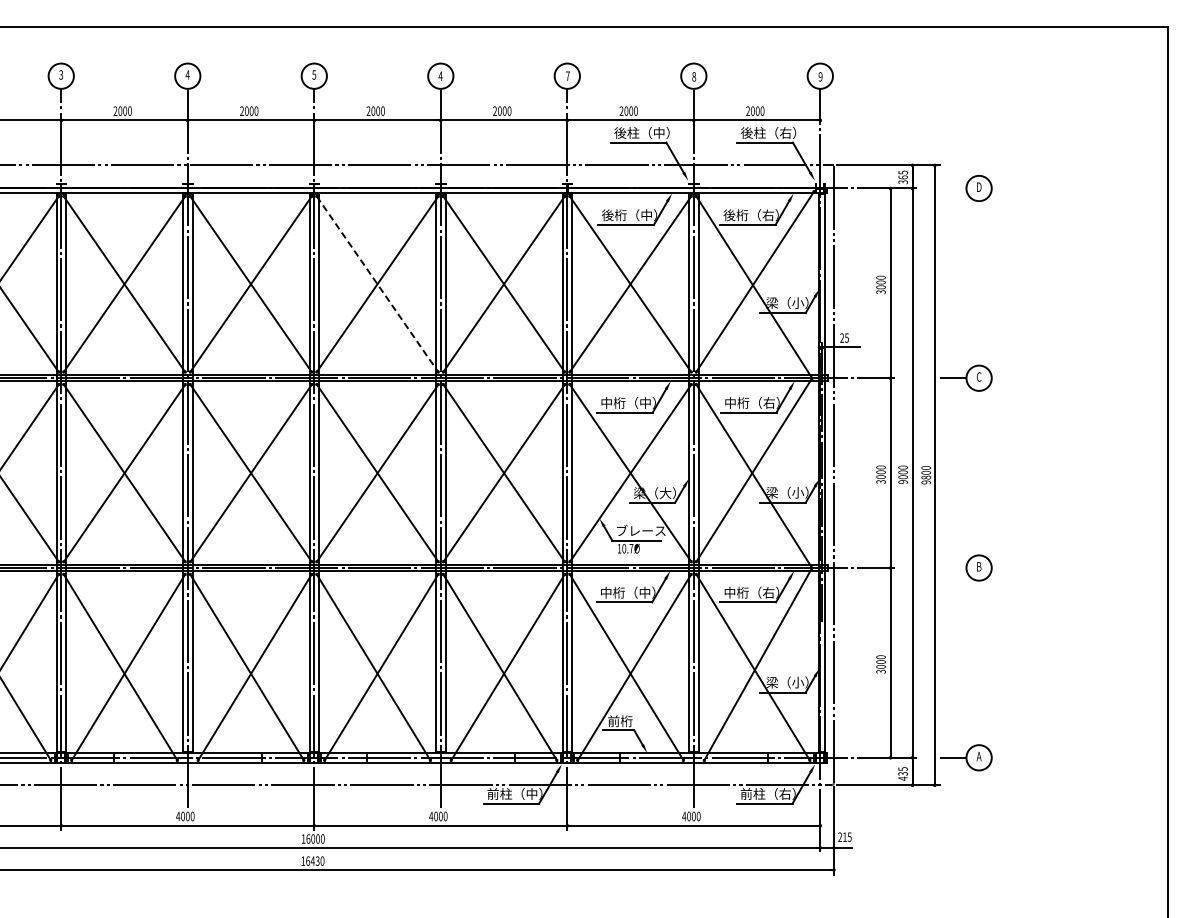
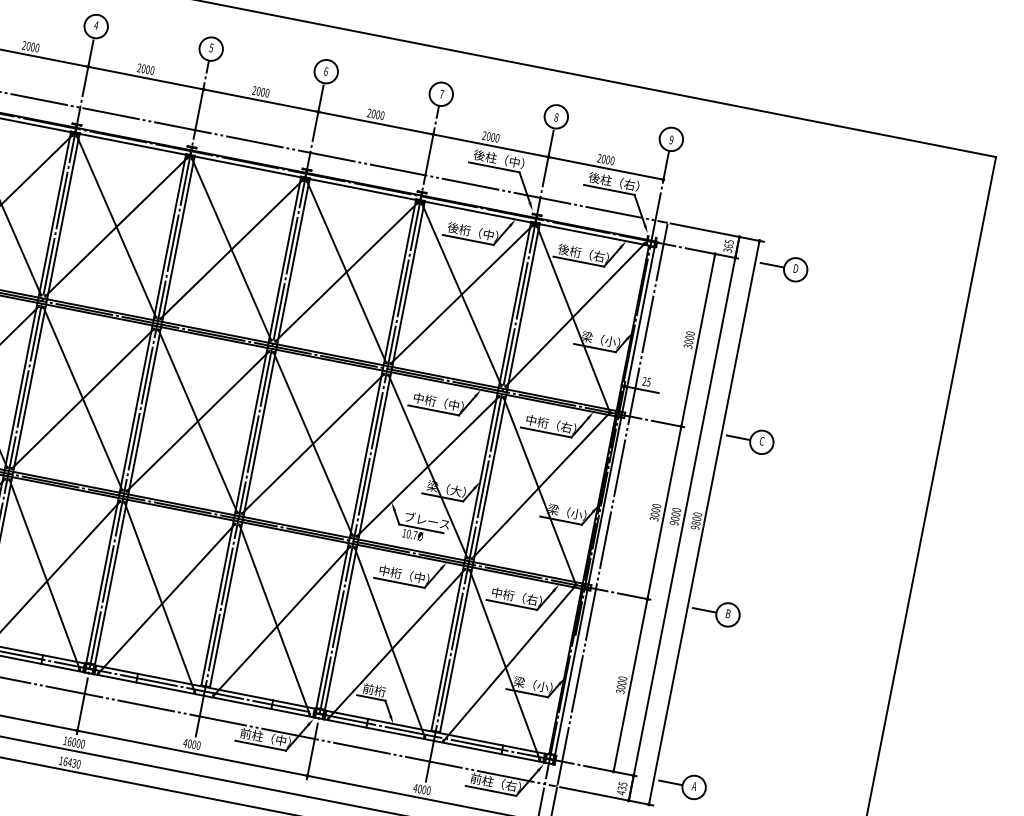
text: (440, 75) -> (326, 70), 4 -> 6
line: (952, 188) -> (771, 265), added
line: (377, 284) -> (231, 249), dashed -> solid
line: (952, 568) -> (703, 610), added

